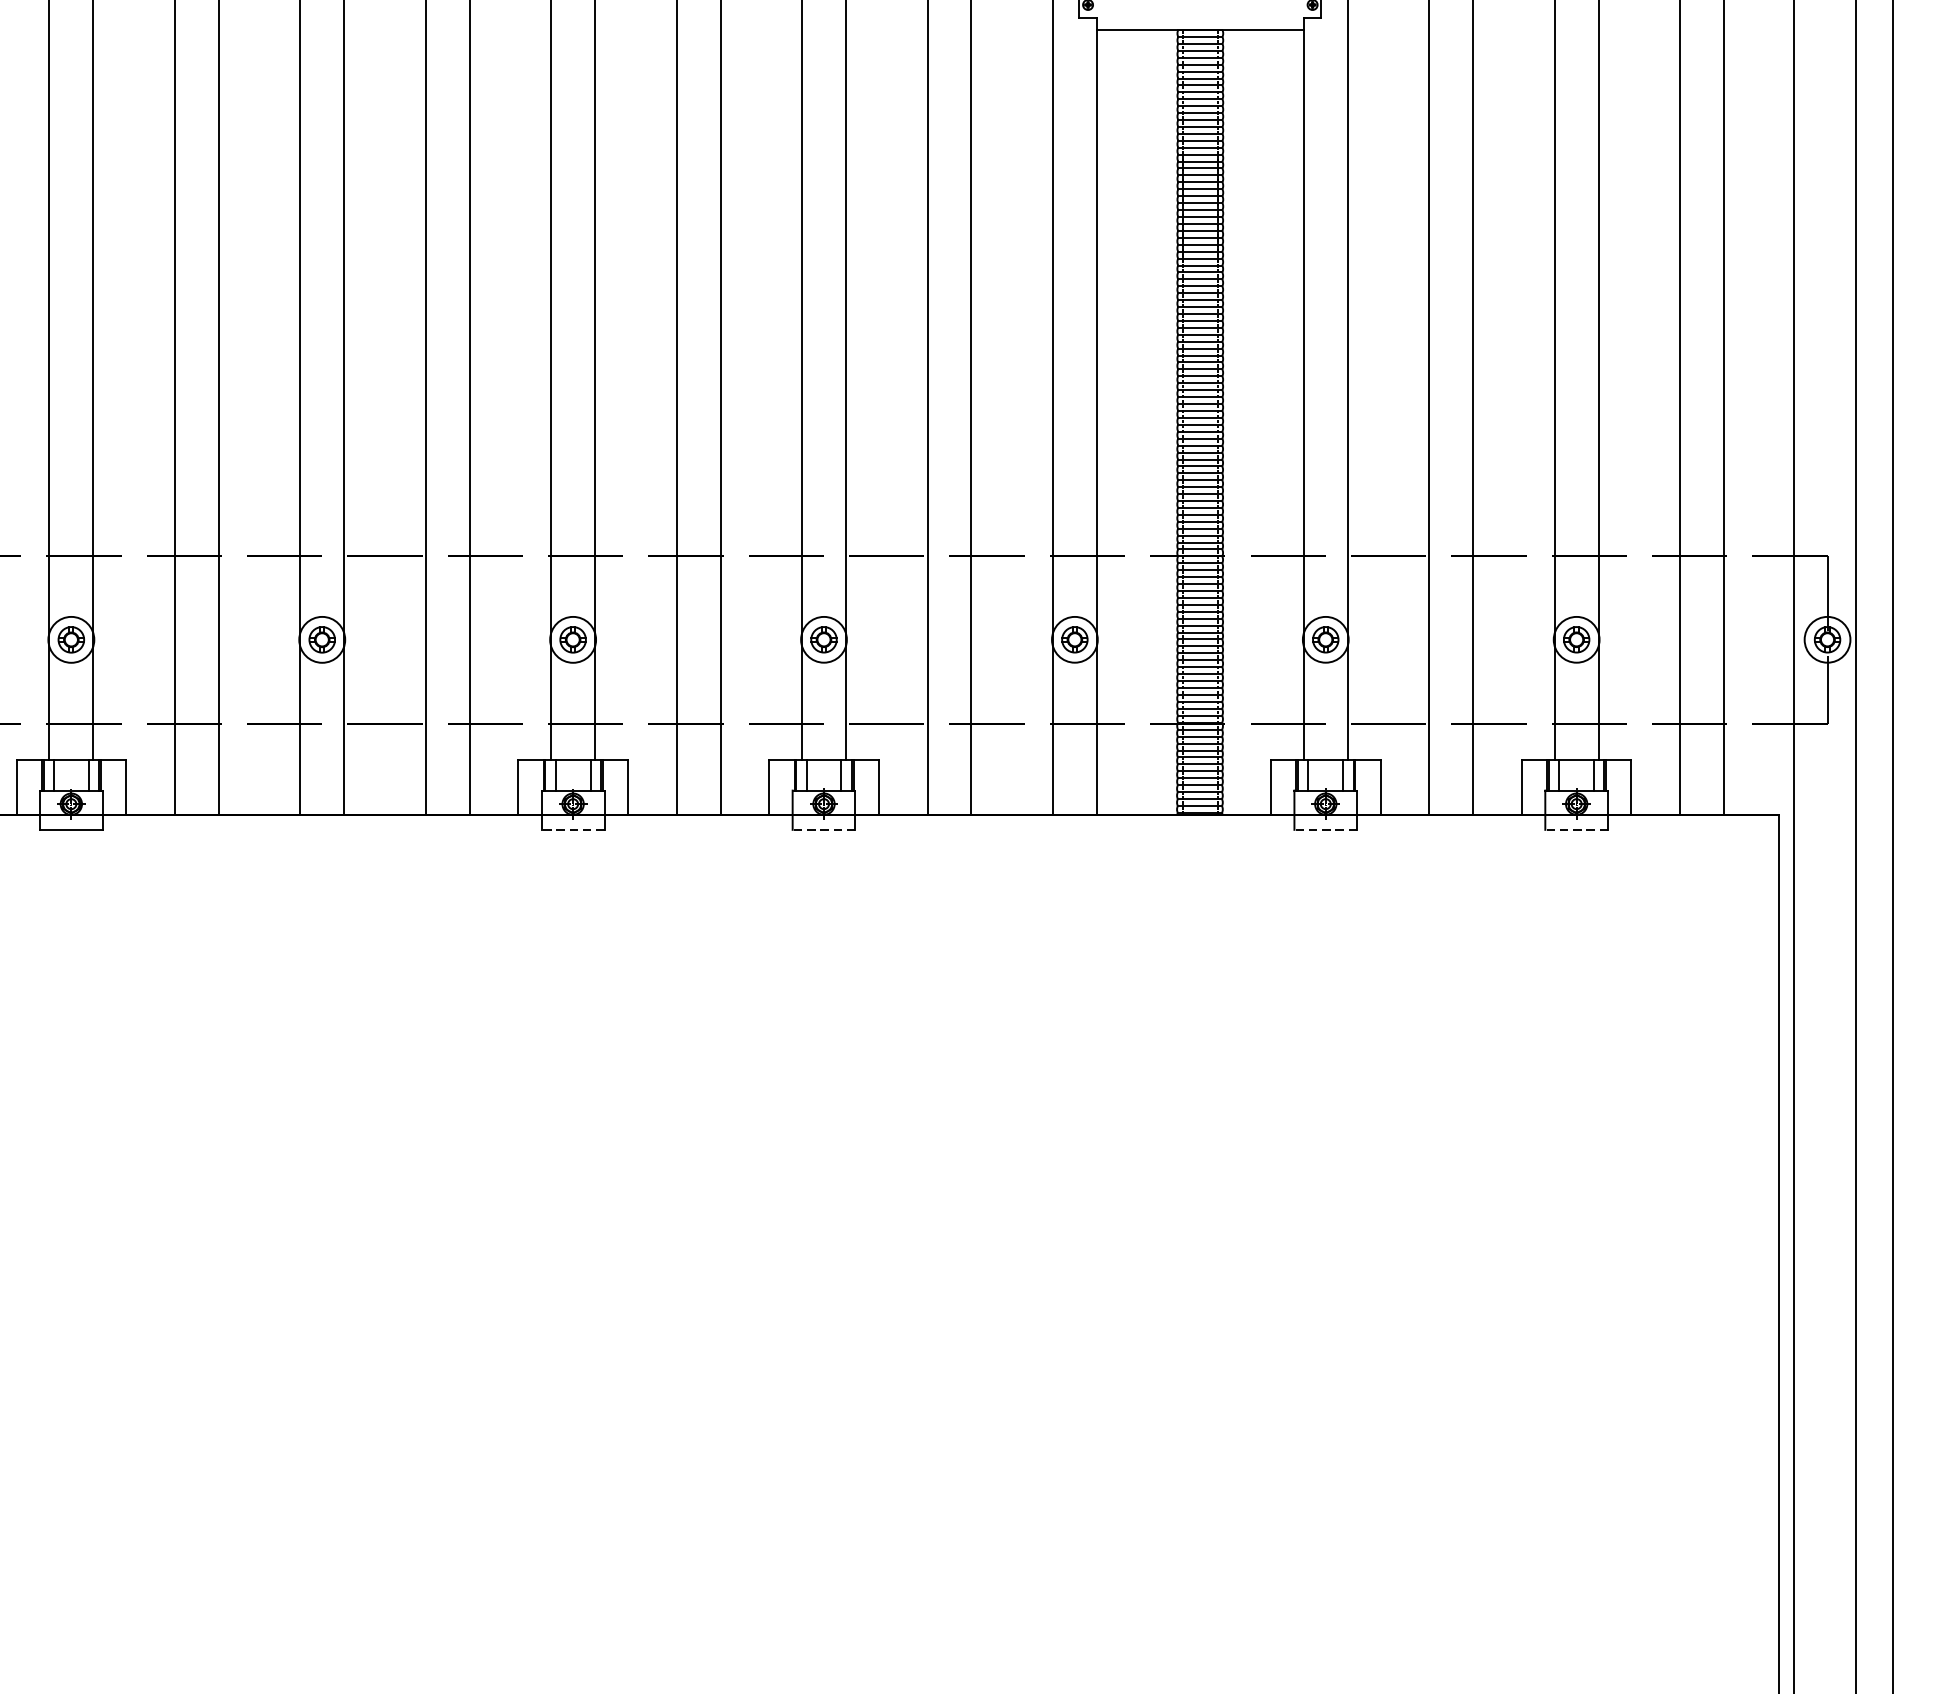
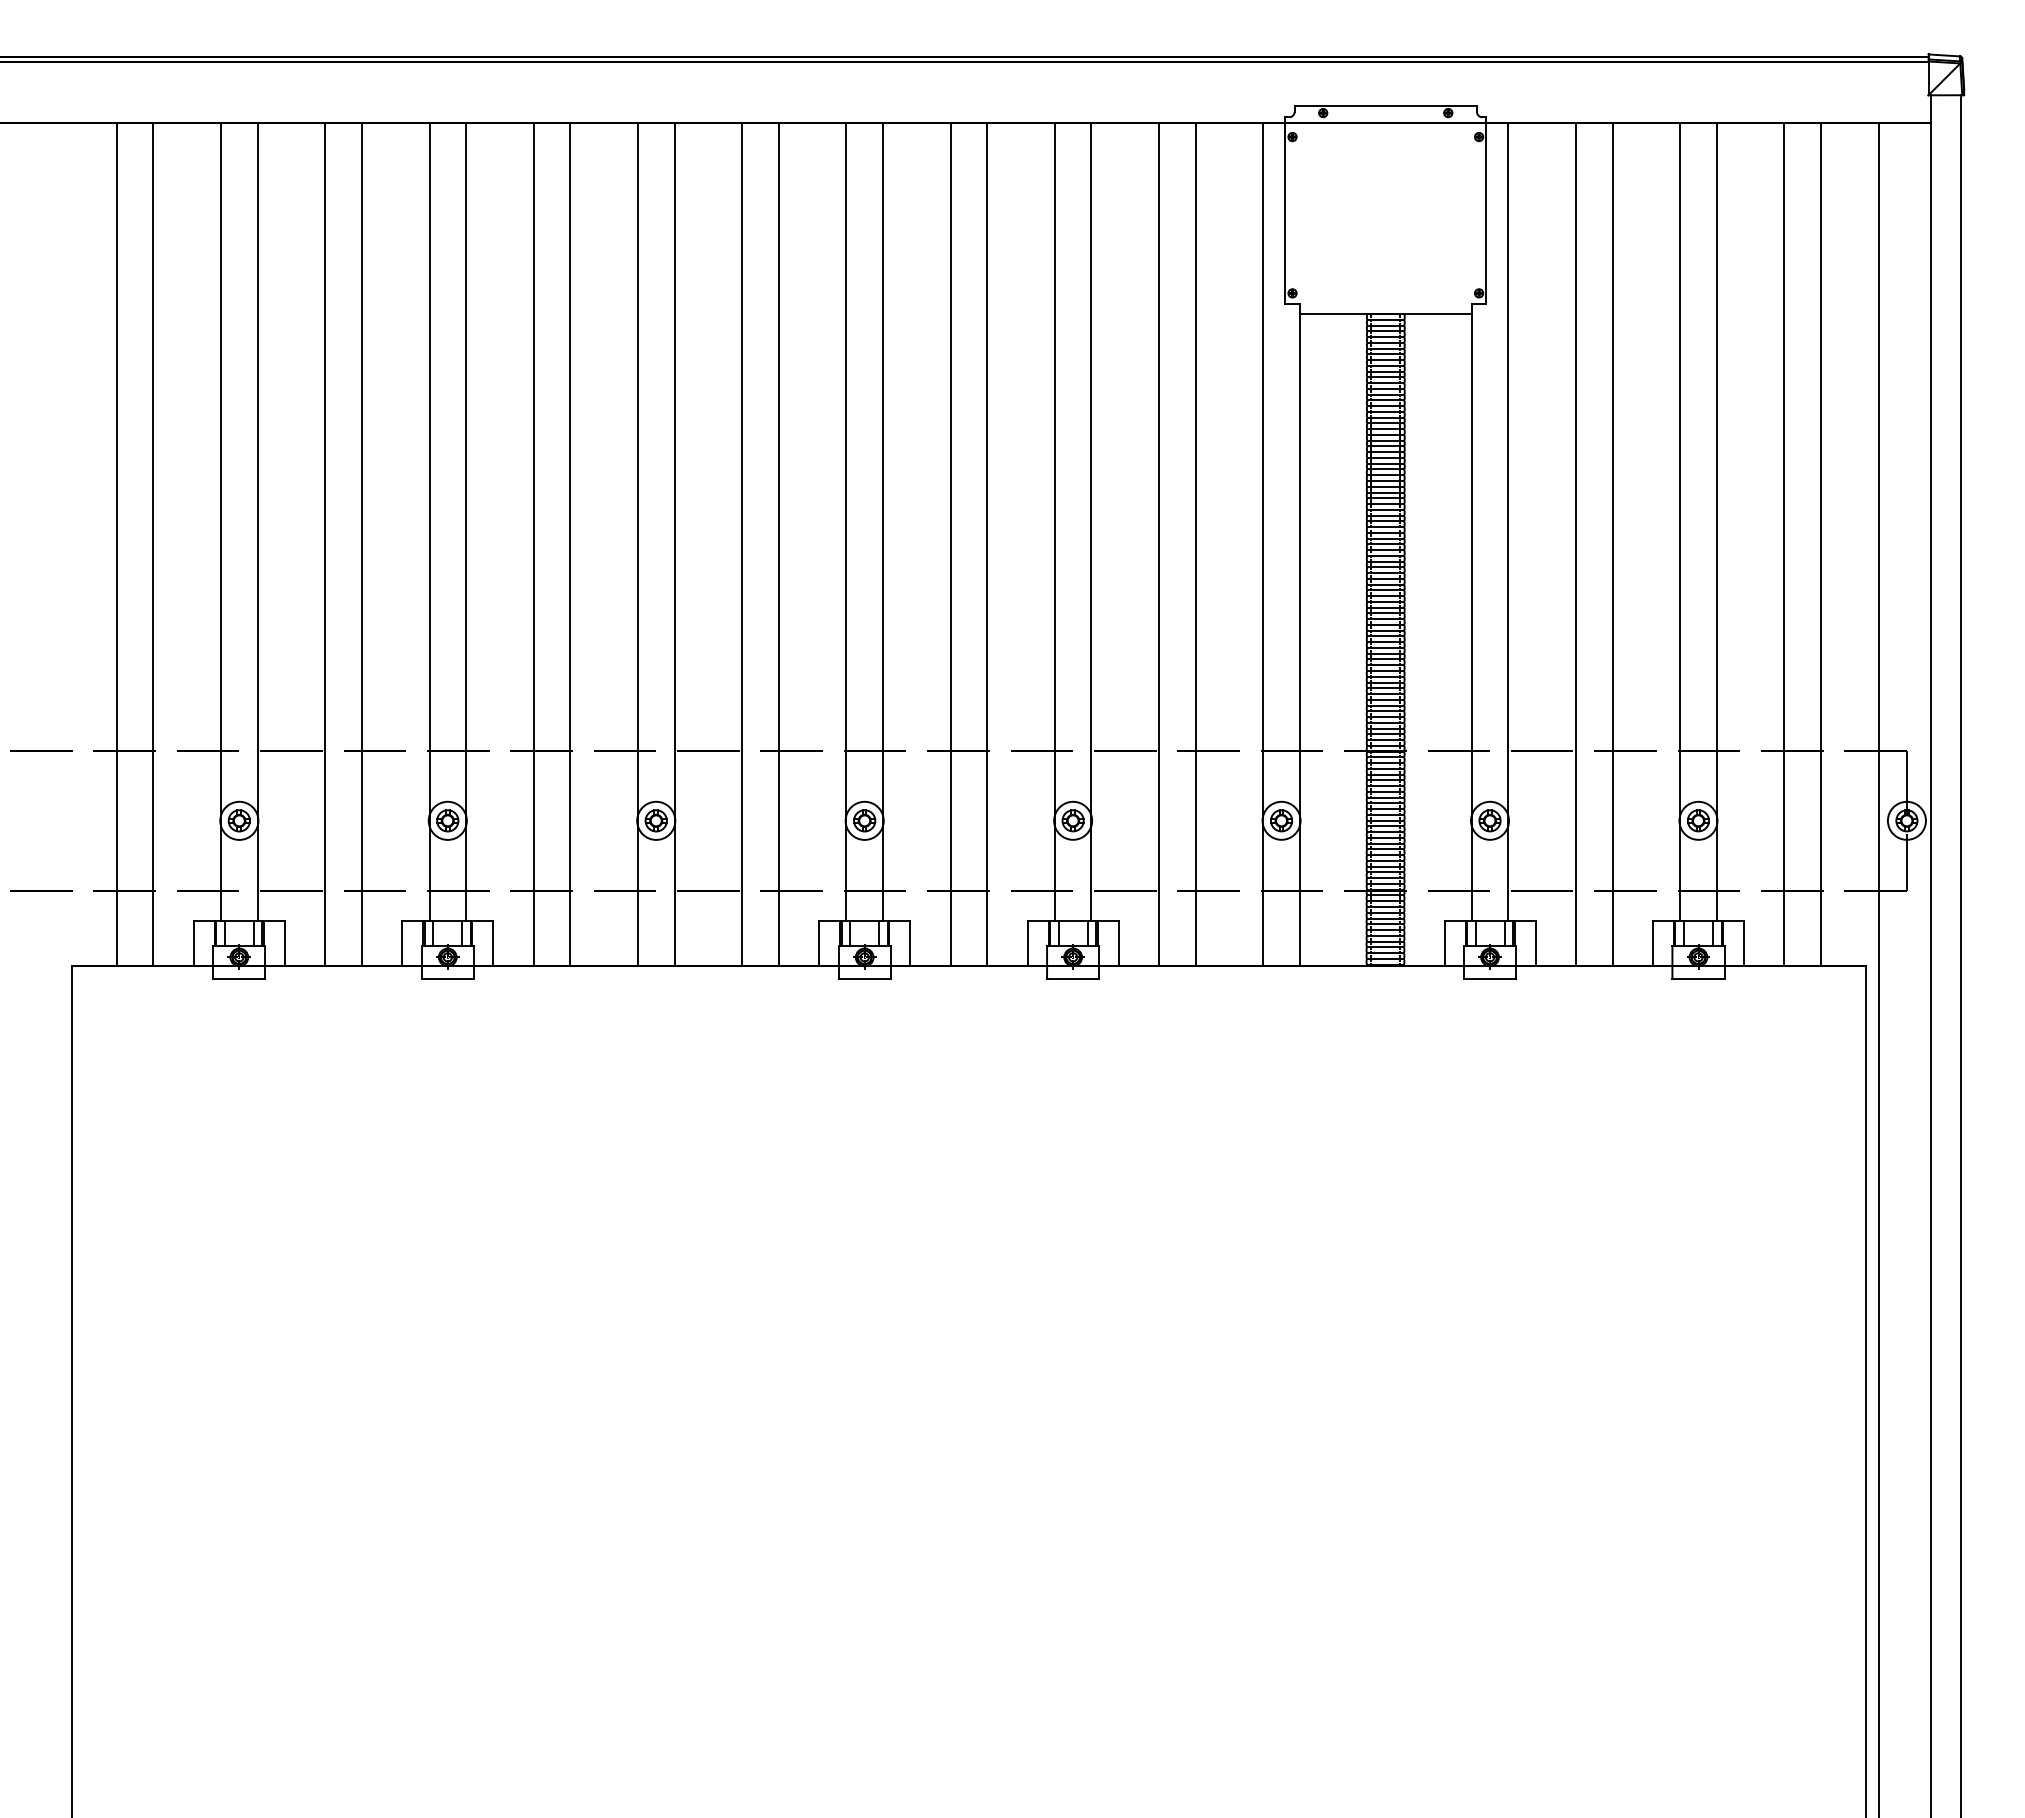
line: (572, 829) -> (864, 978), dashed -> solid
line: (823, 829) -> (1072, 978), dashed -> solid
line: (1325, 829) -> (1489, 978), dashed -> solid
line: (1576, 829) -> (1698, 978), dashed -> solid

